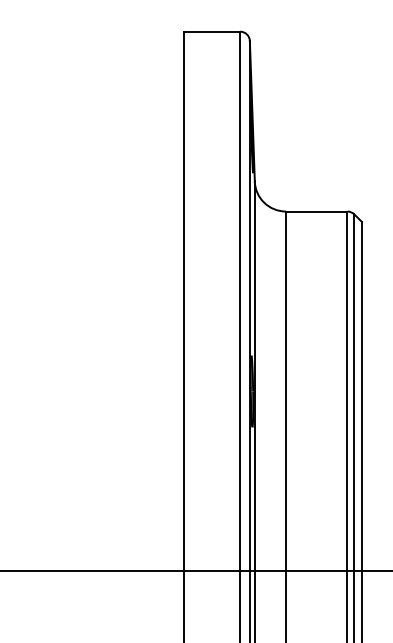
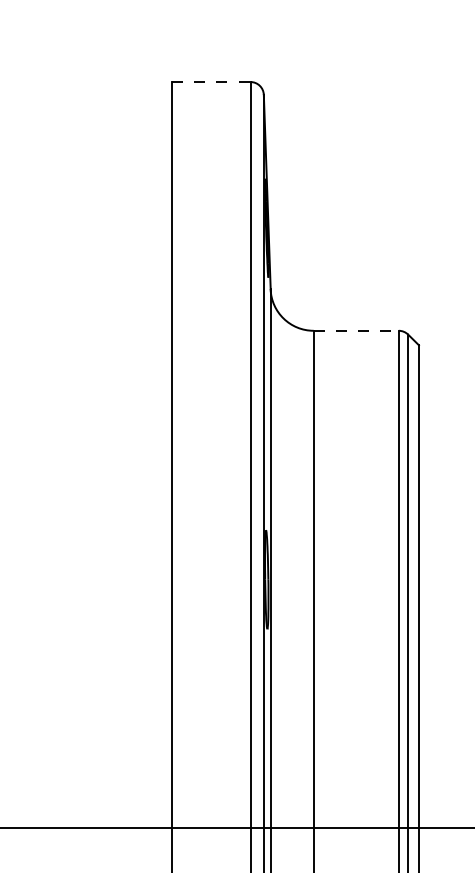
line: (212, 31) -> (212, 81), solid -> dashed
line: (316, 211) -> (355, 330), solid -> dashed

